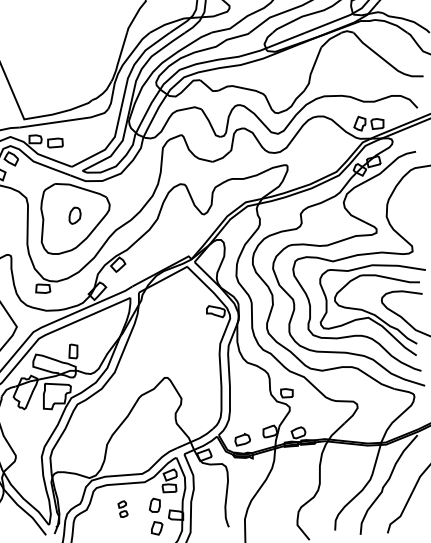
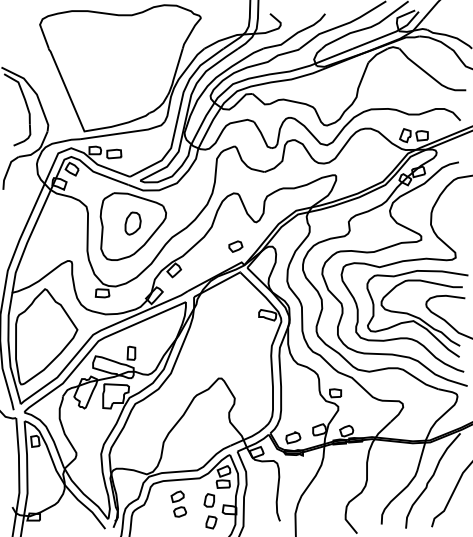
part: (74, 215) -> (132, 223), size x1.43
part: (182, 239) -> (235, 246), added
part: (122, 508) -> (178, 503), size x1.67

